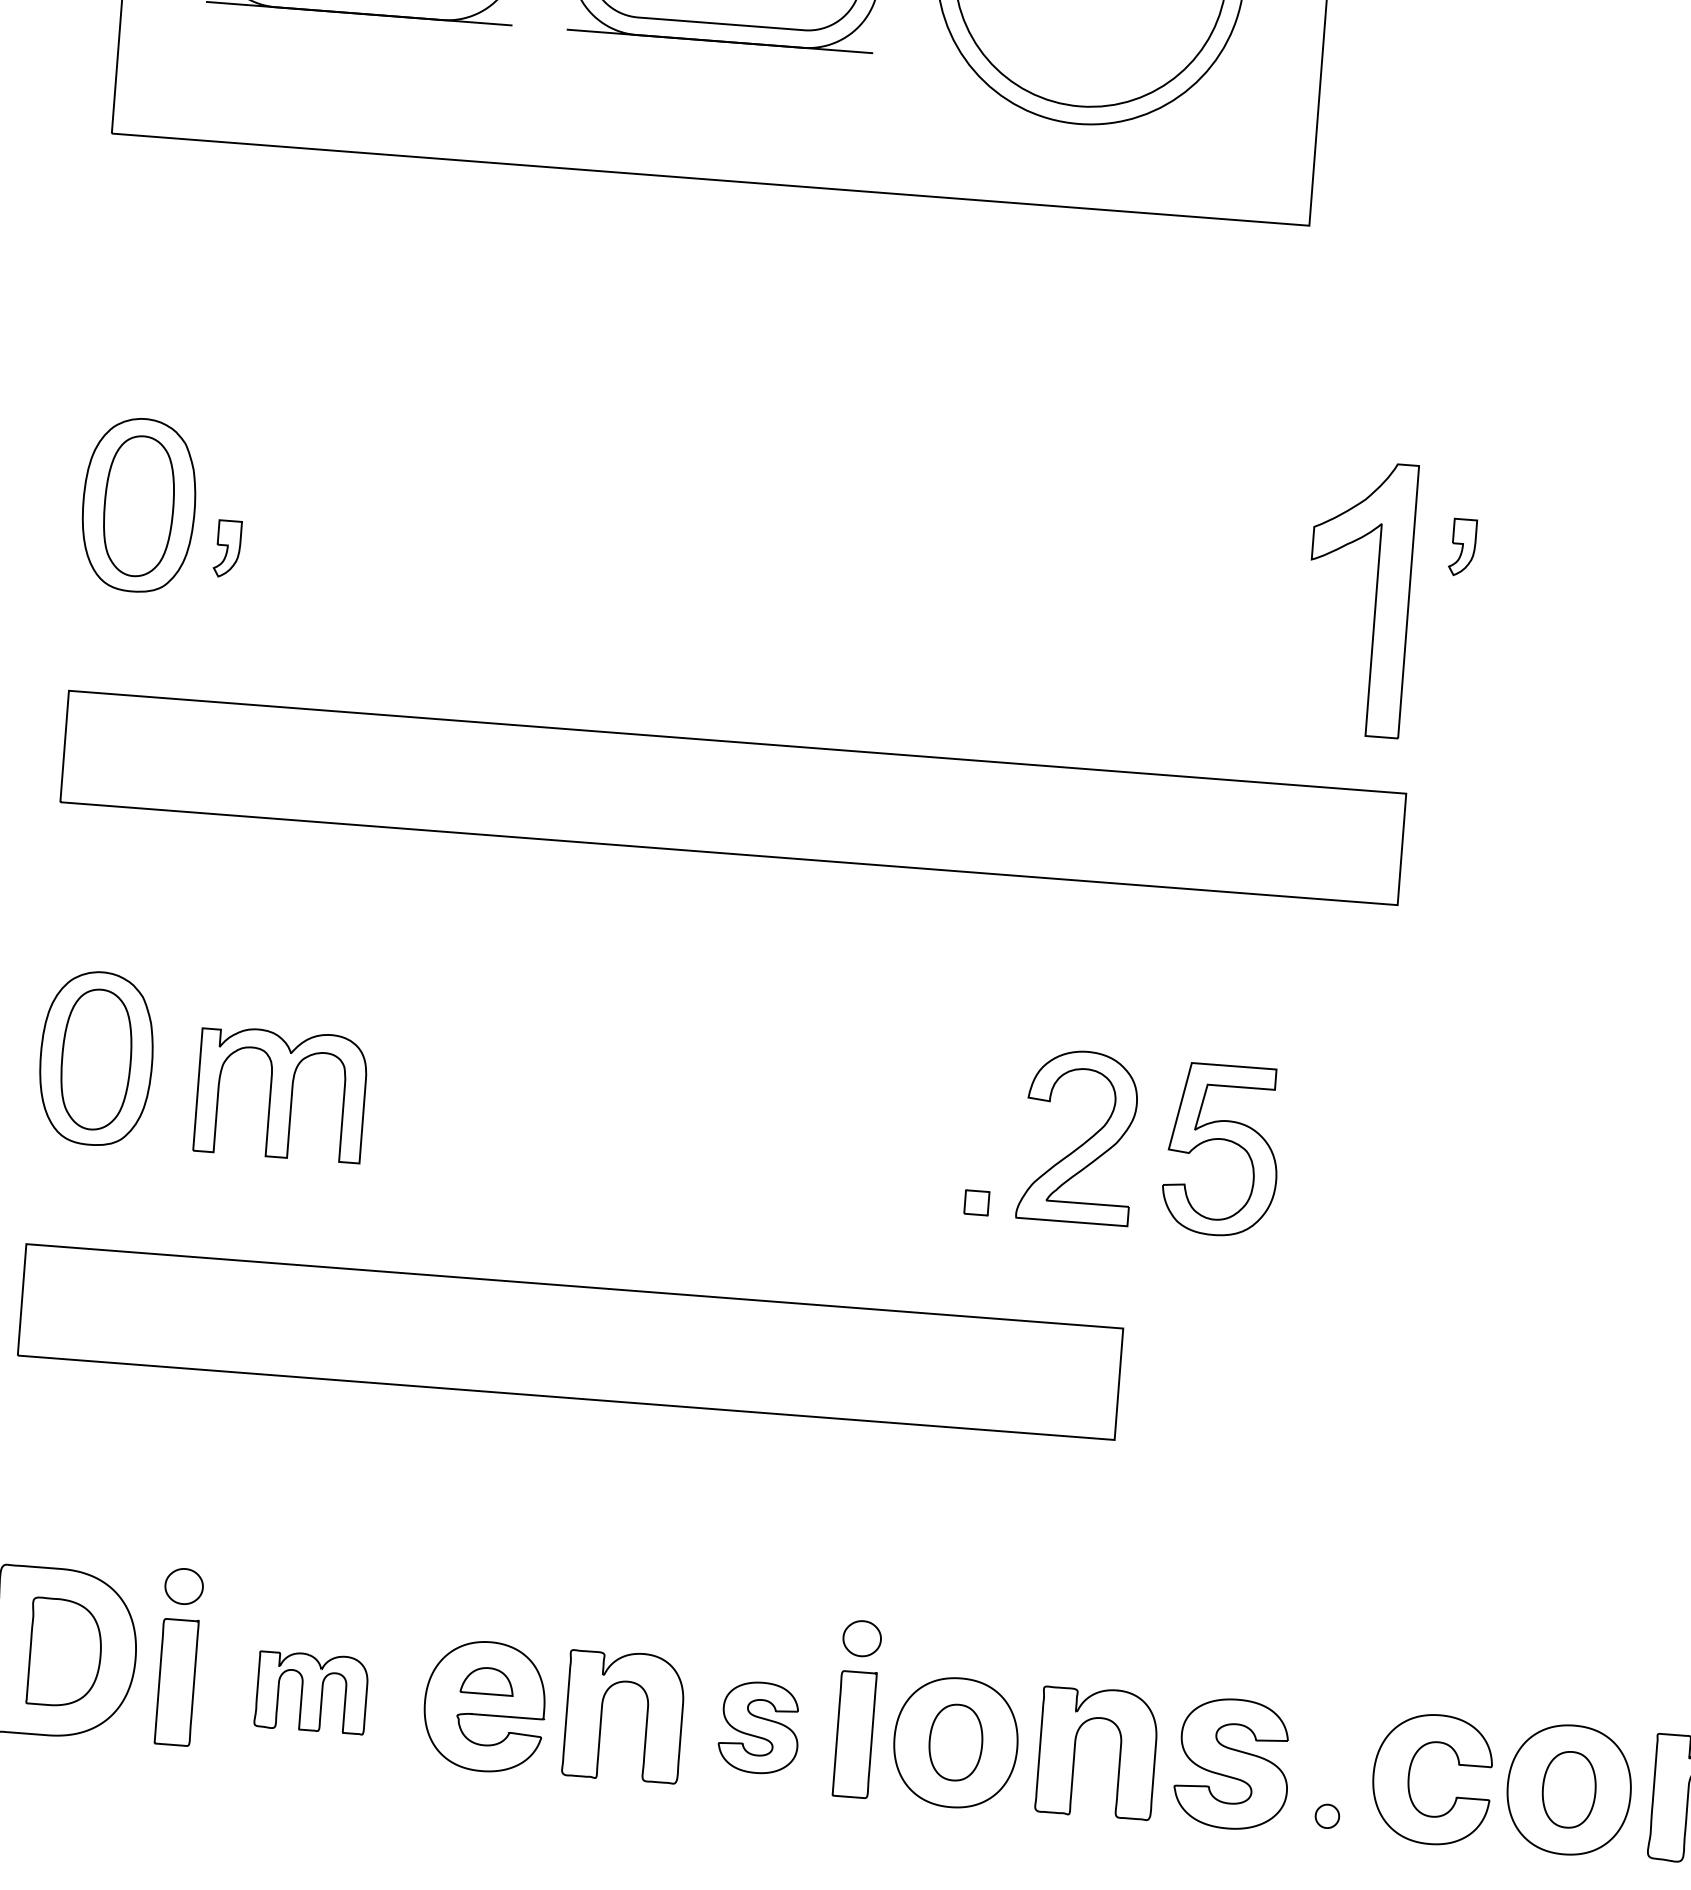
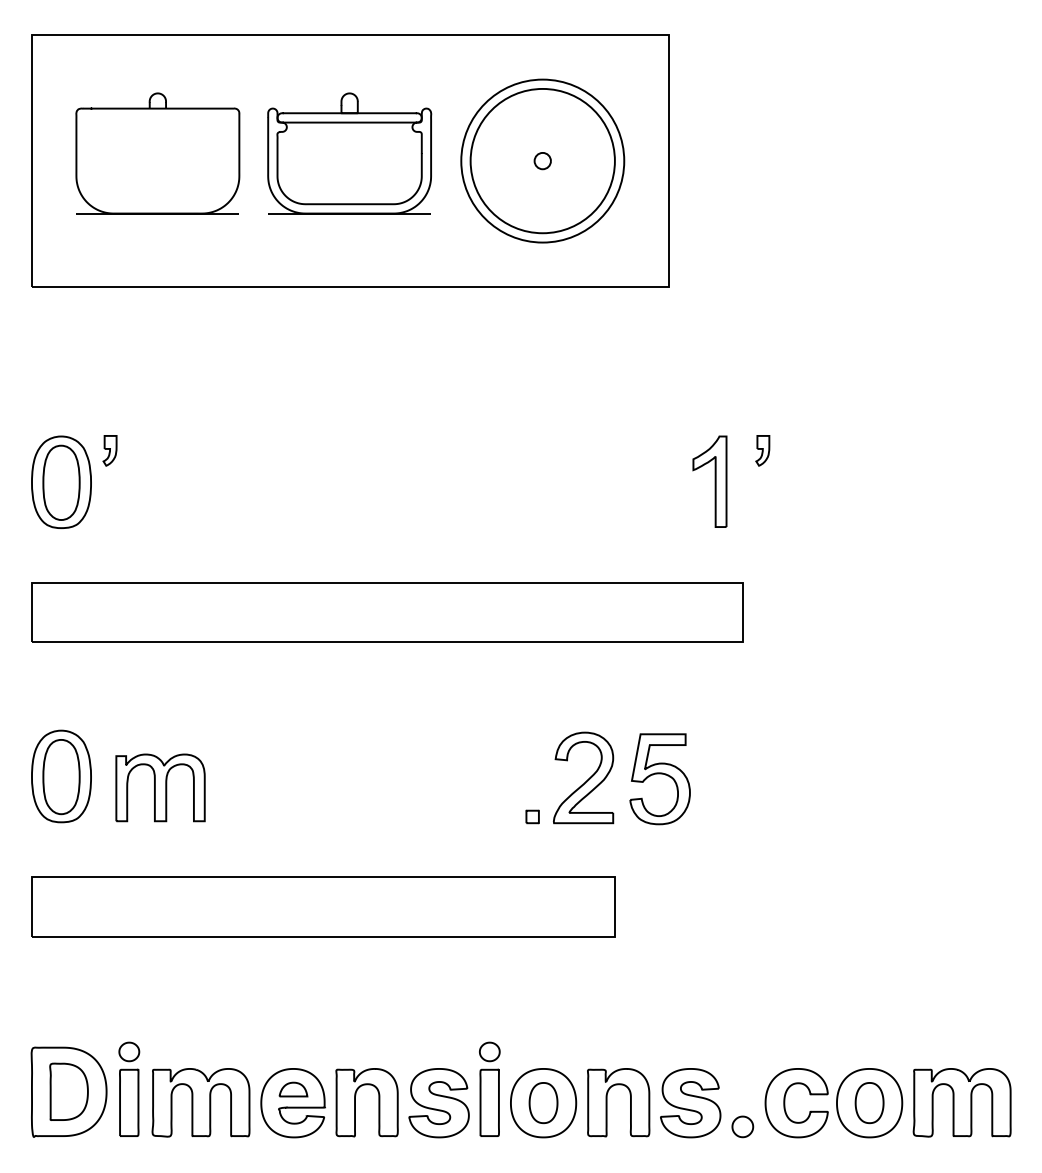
part: (226, 548) -> (109, 450), moved
part: (1358, 597) -> (709, 481), size x0.62
part: (310, 1691) -> (200, 1102), size x1.67
part: (758, 1728) -> (438, 1103), size x1.43
part: (1326, 1815) -> (742, 1126), size x1.67

